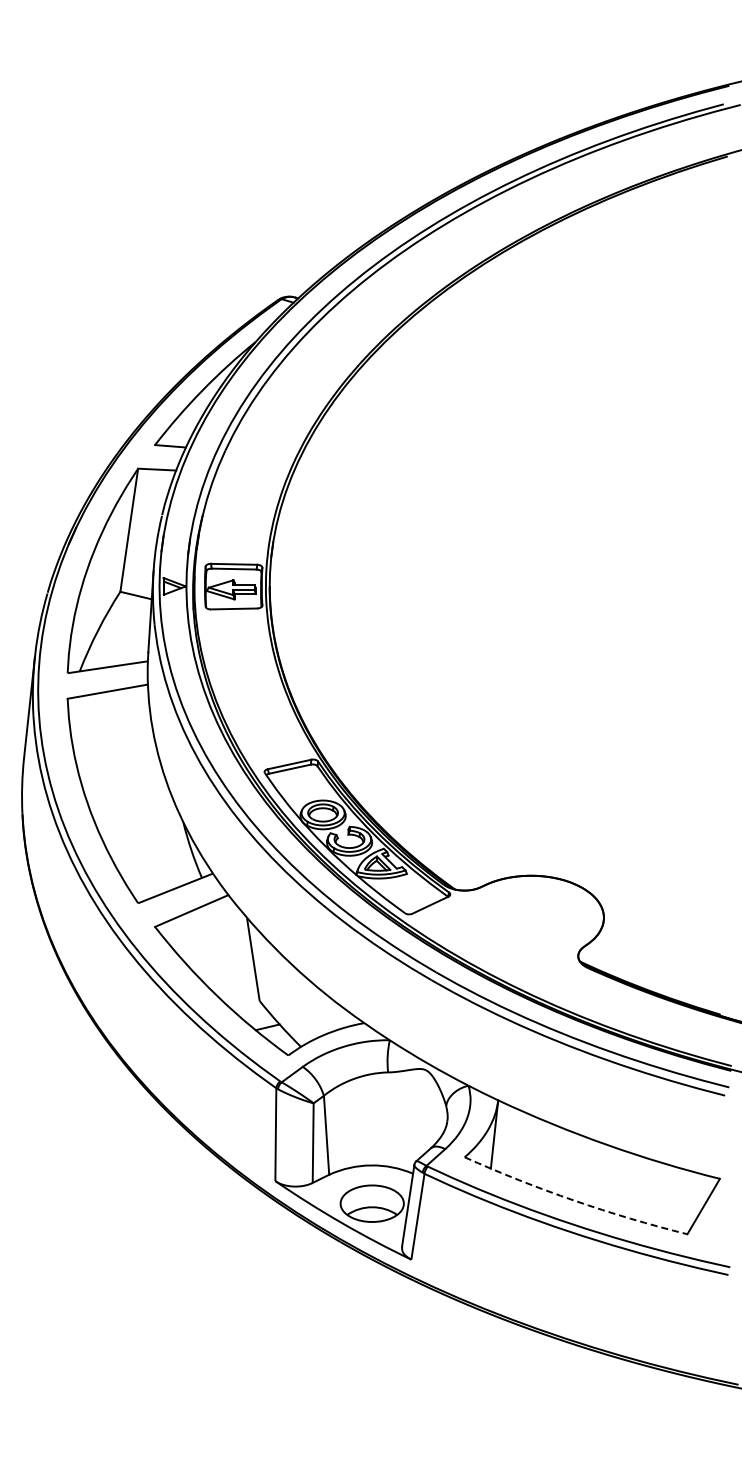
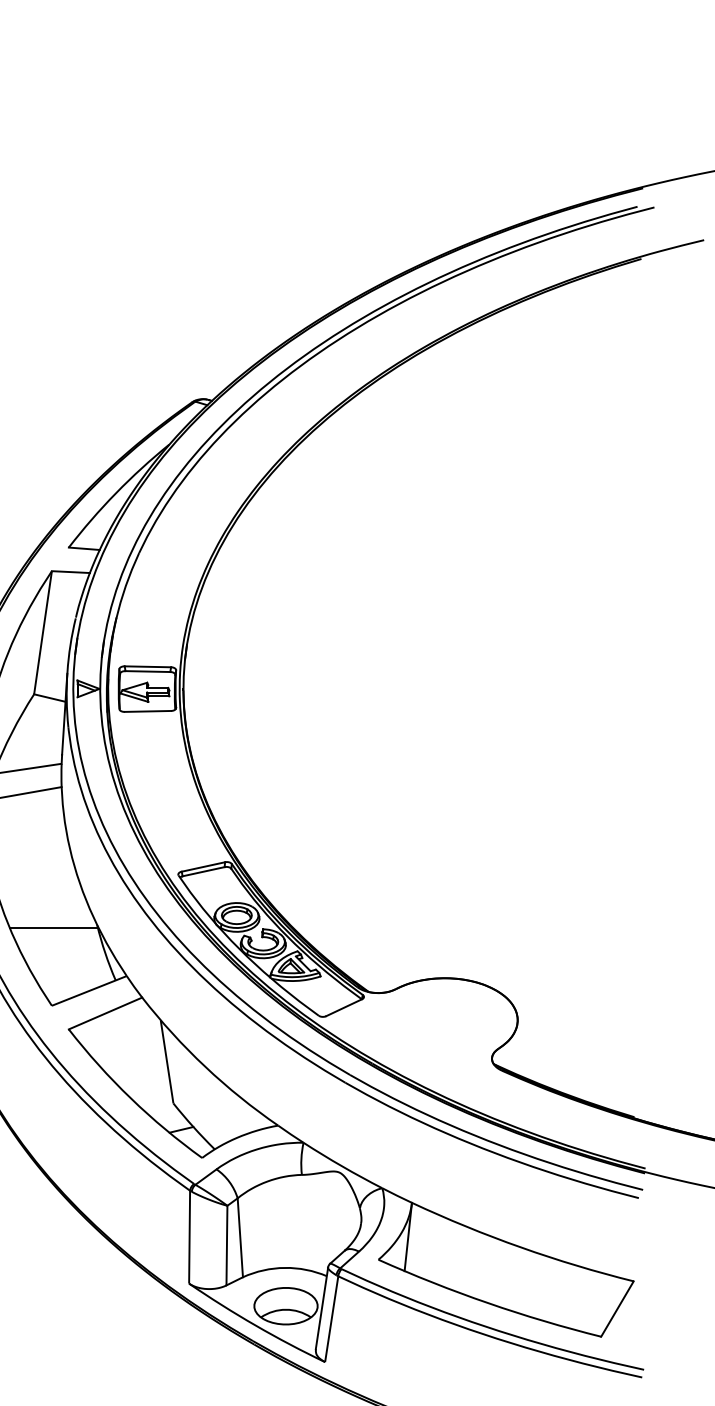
line: (139, 825) -> (53, 927), added
arc: (574, 1200) -> (488, 1302), dashed -> solid

